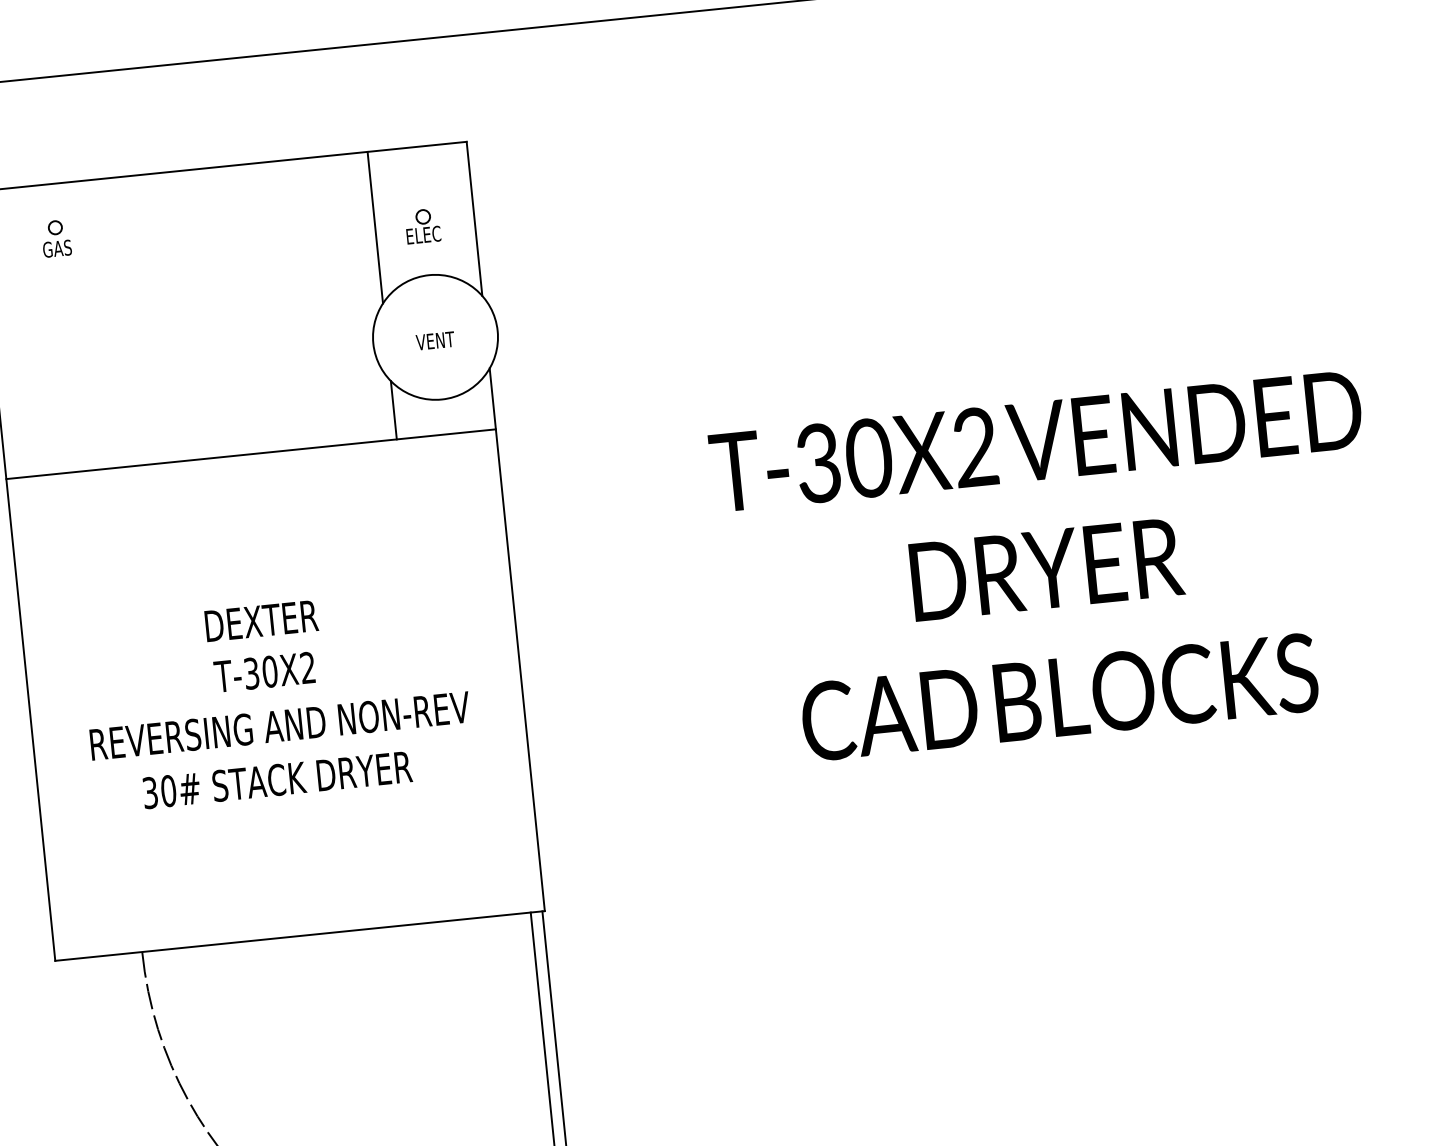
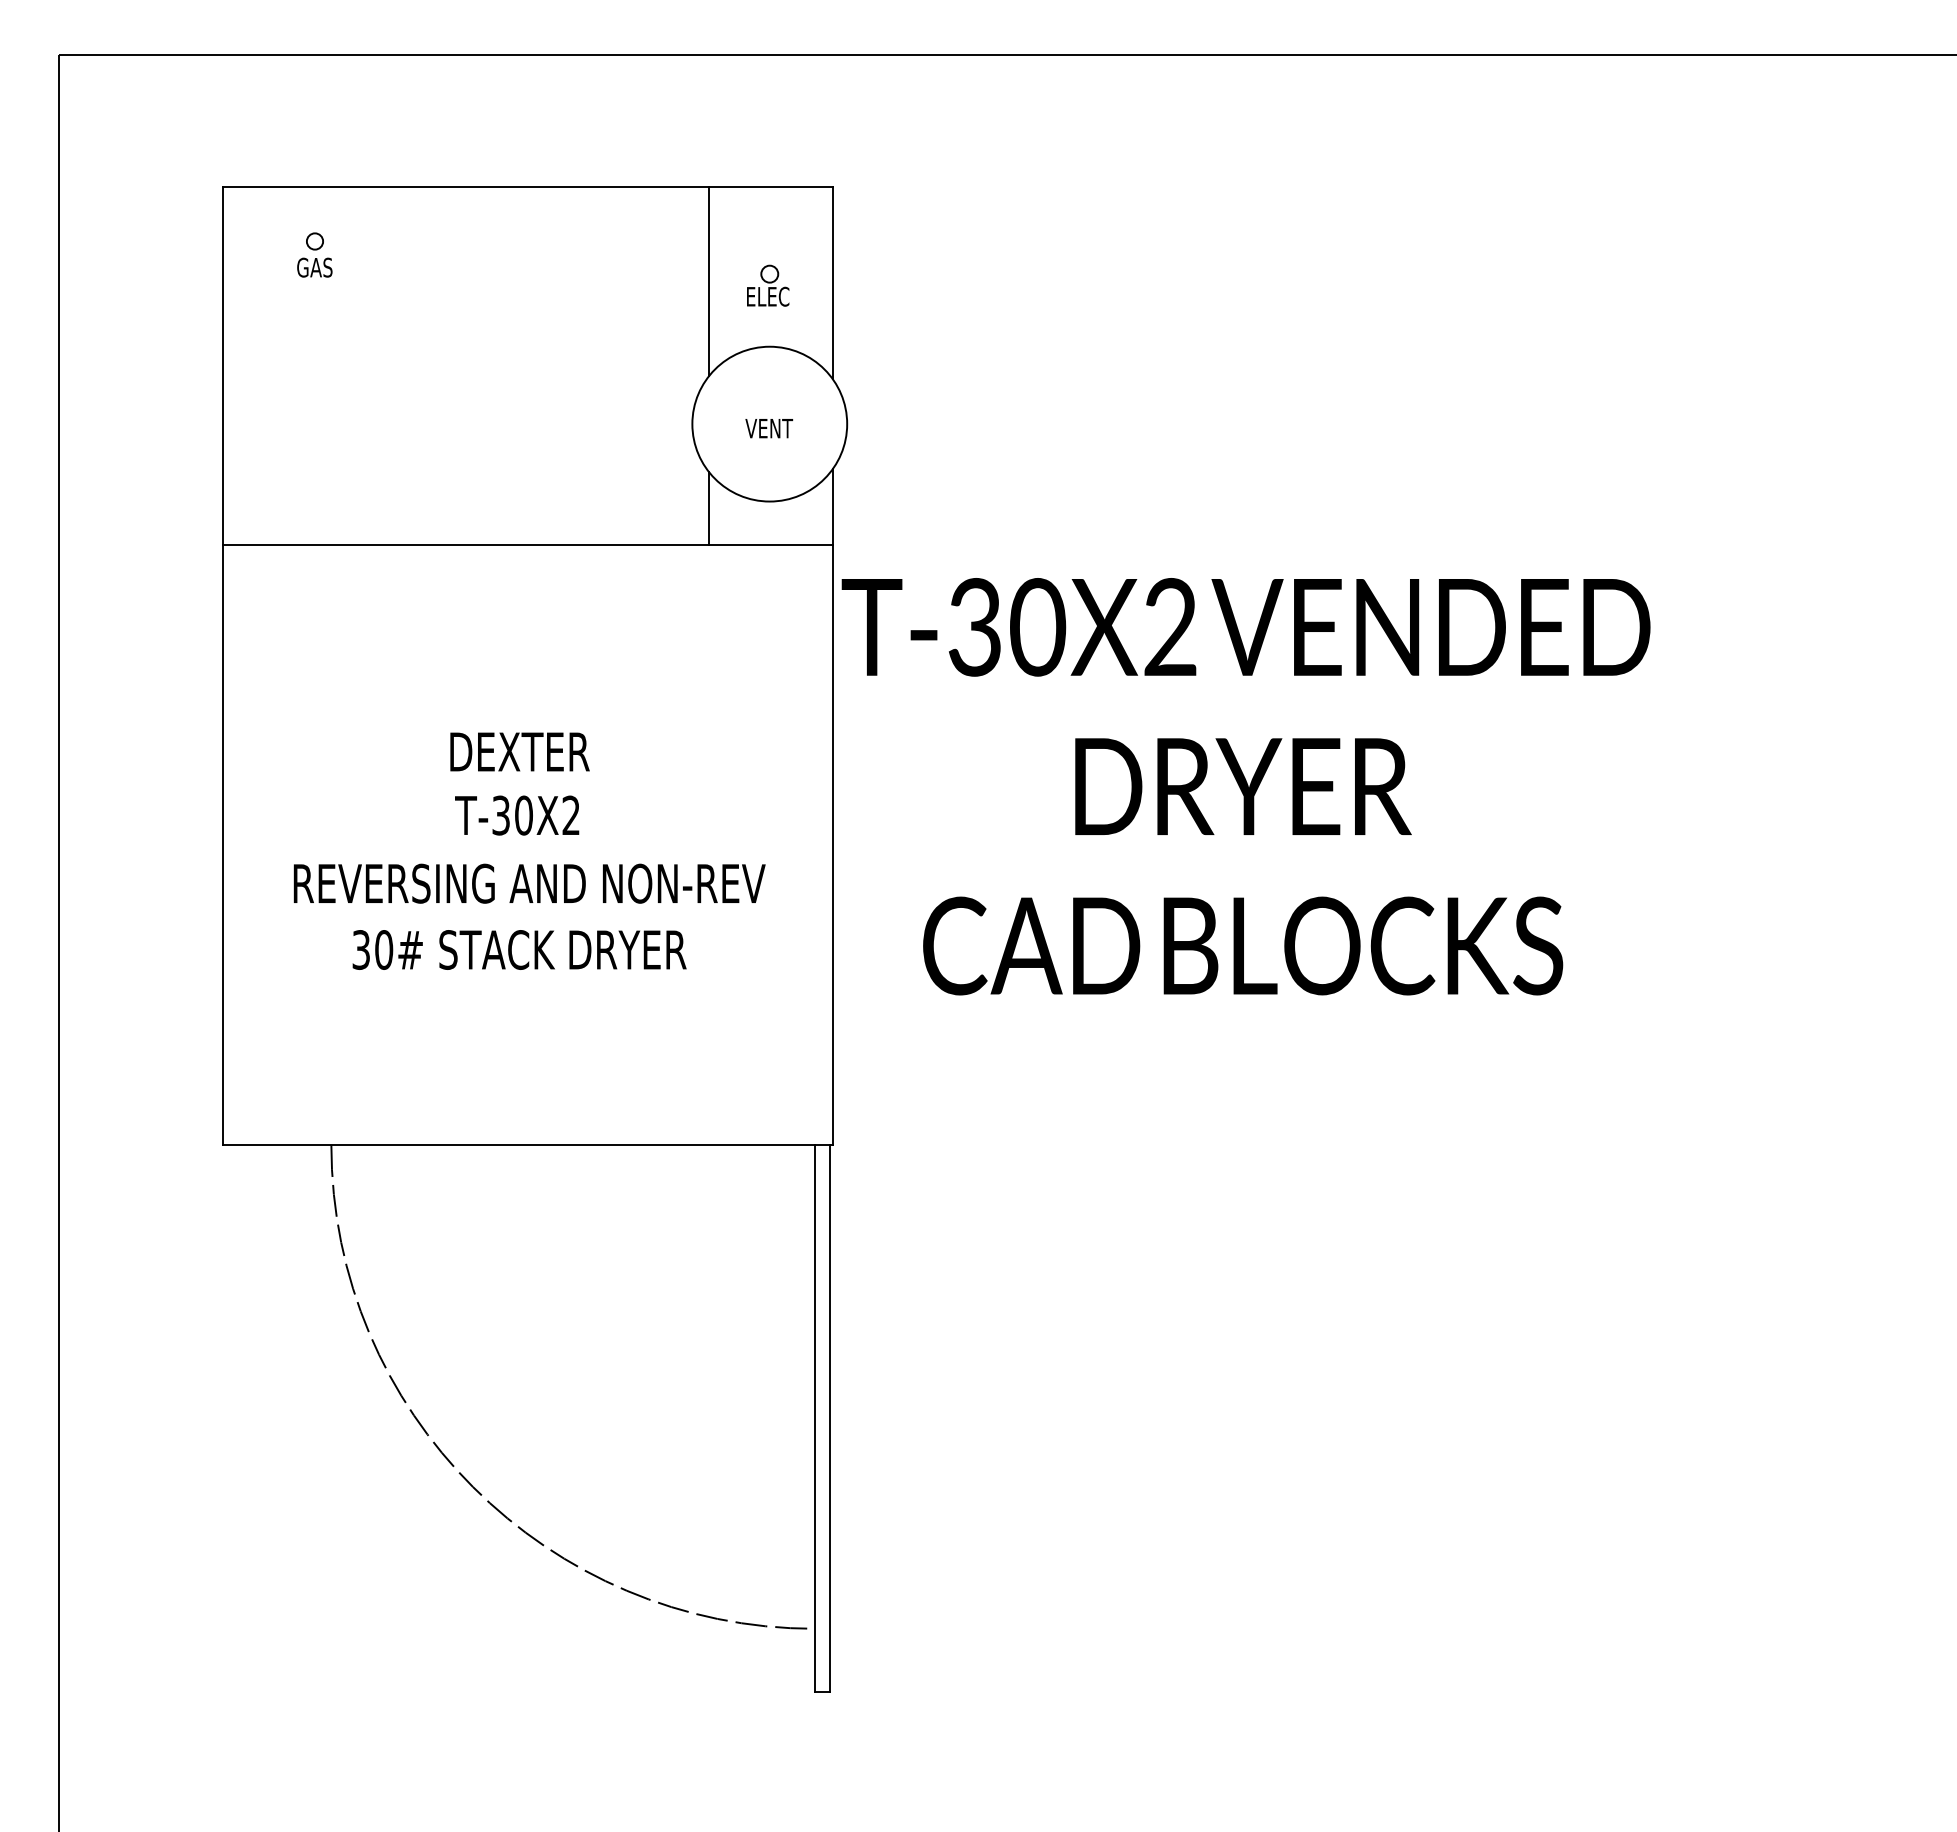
text: (1048, 569) -> (1245, 786), moved

